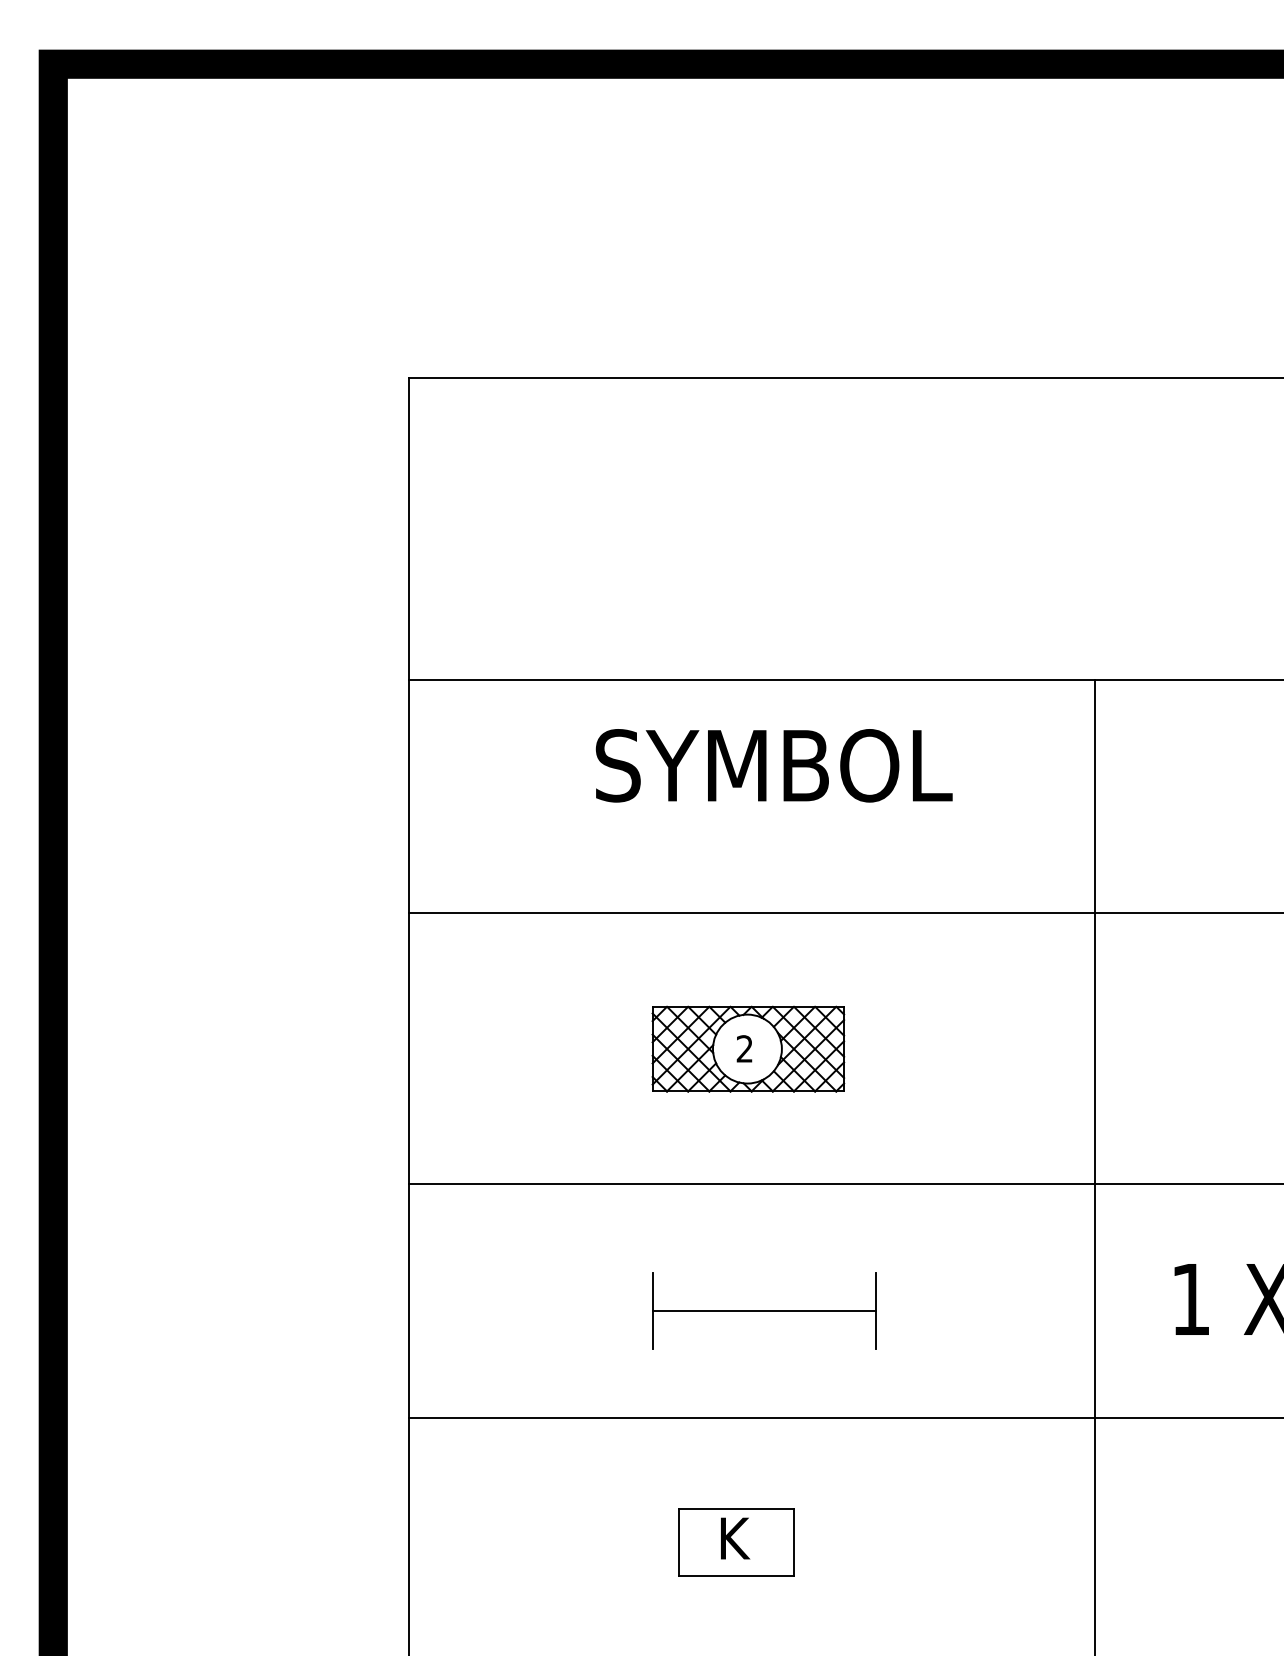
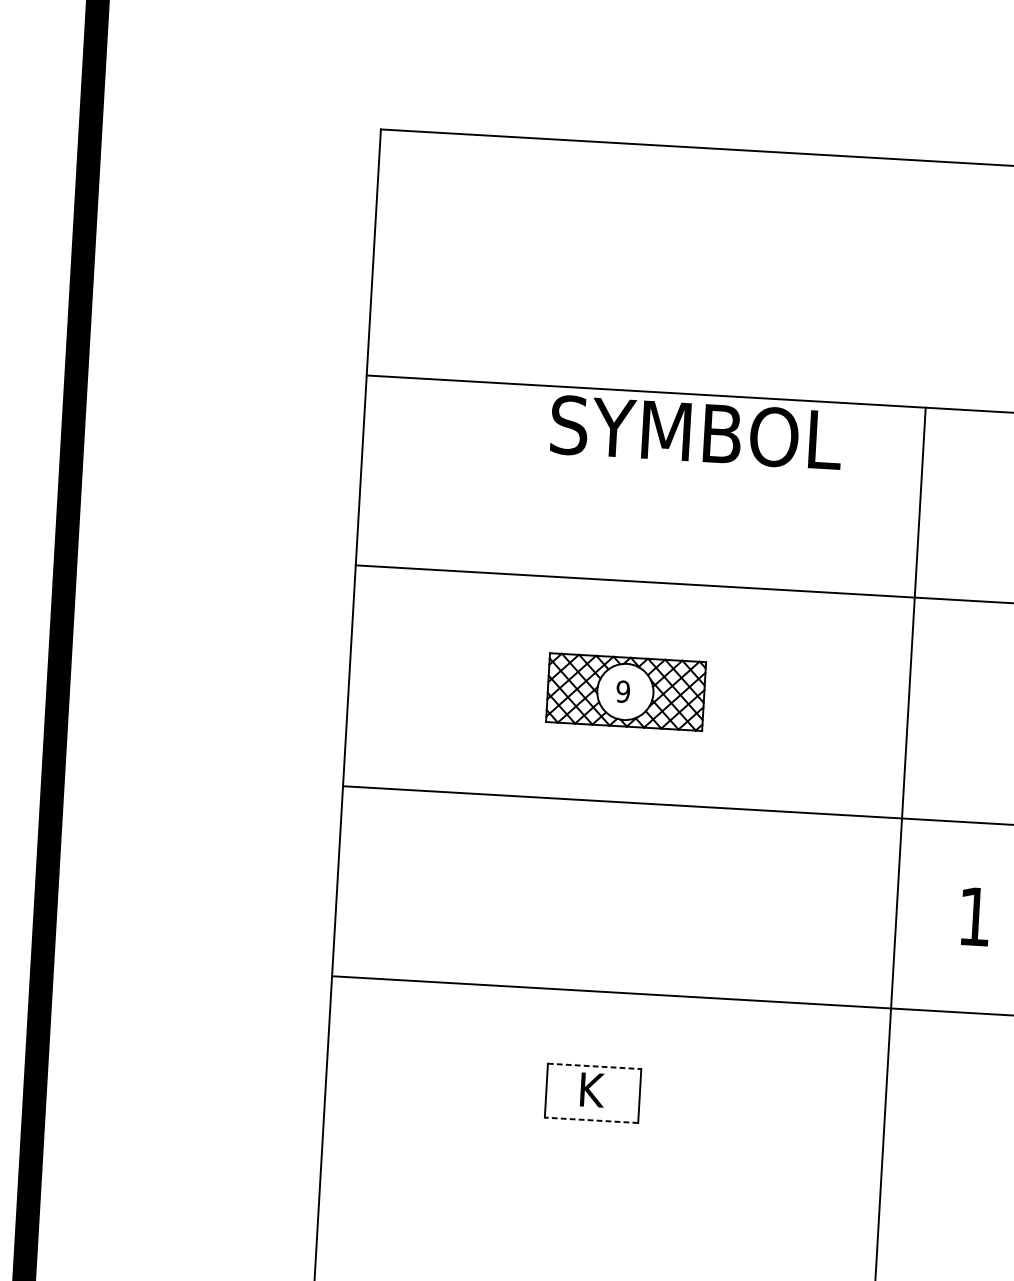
text: (773, 765) -> (695, 432), moved
text: (744, 1048) -> (623, 691), 2 -> 9
part: (764, 1310) -> (626, 905), removed
line: (736, 1509) -> (594, 1066), solid -> dashed
line: (735, 1575) -> (590, 1120), solid -> dashed

